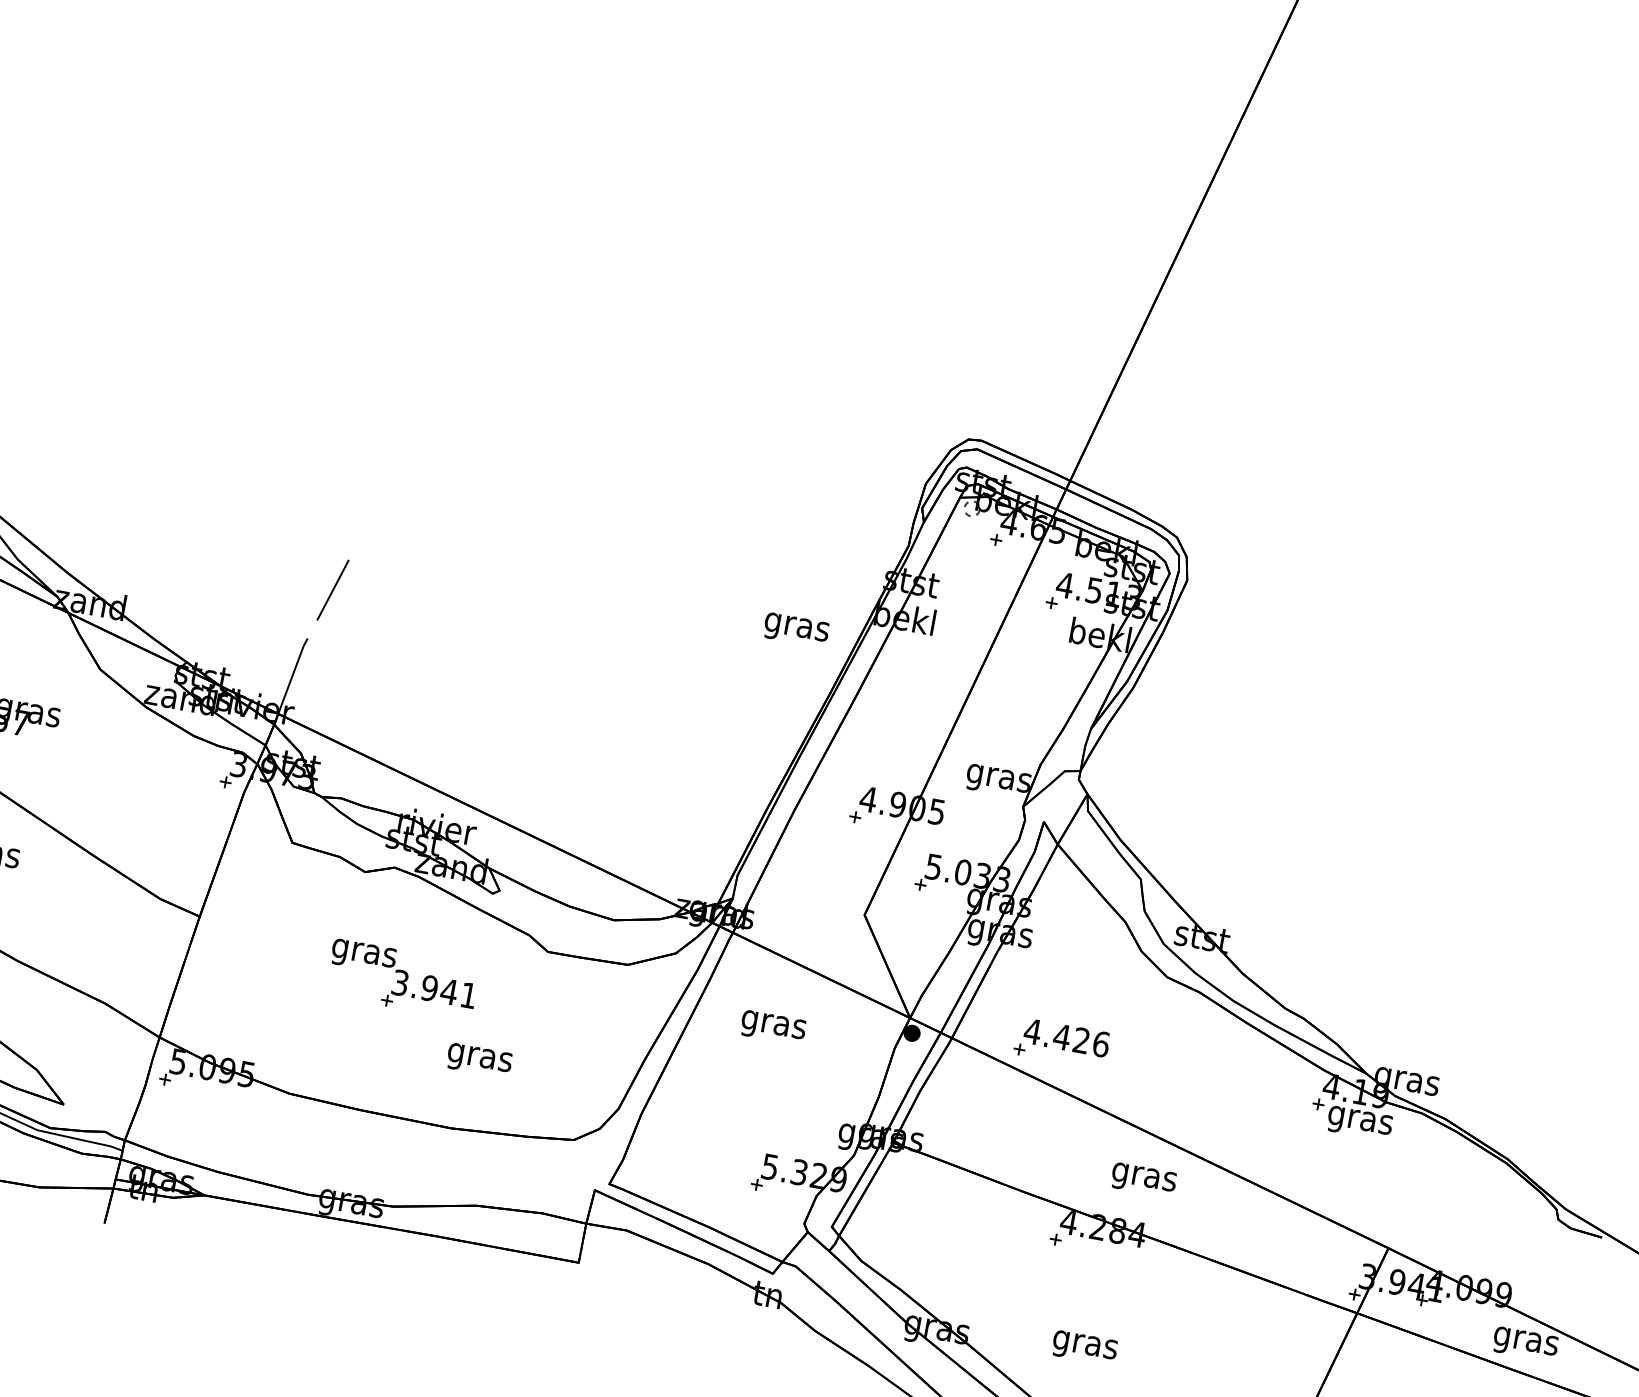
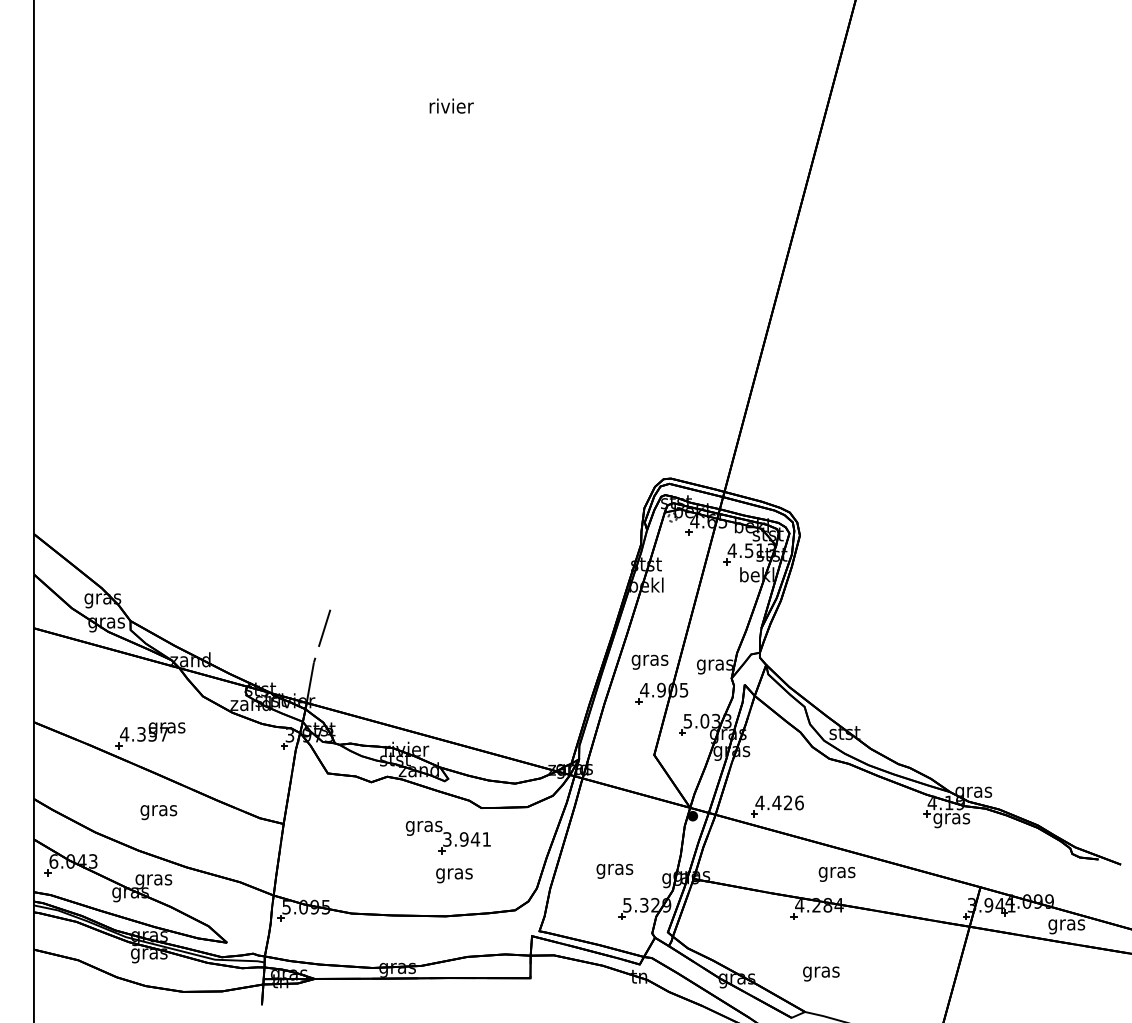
text: (795, 628) -> (649, 661), moved
part: (401, 979) -> (447, 837), moved
text: (772, 1026) -> (614, 870), moved

